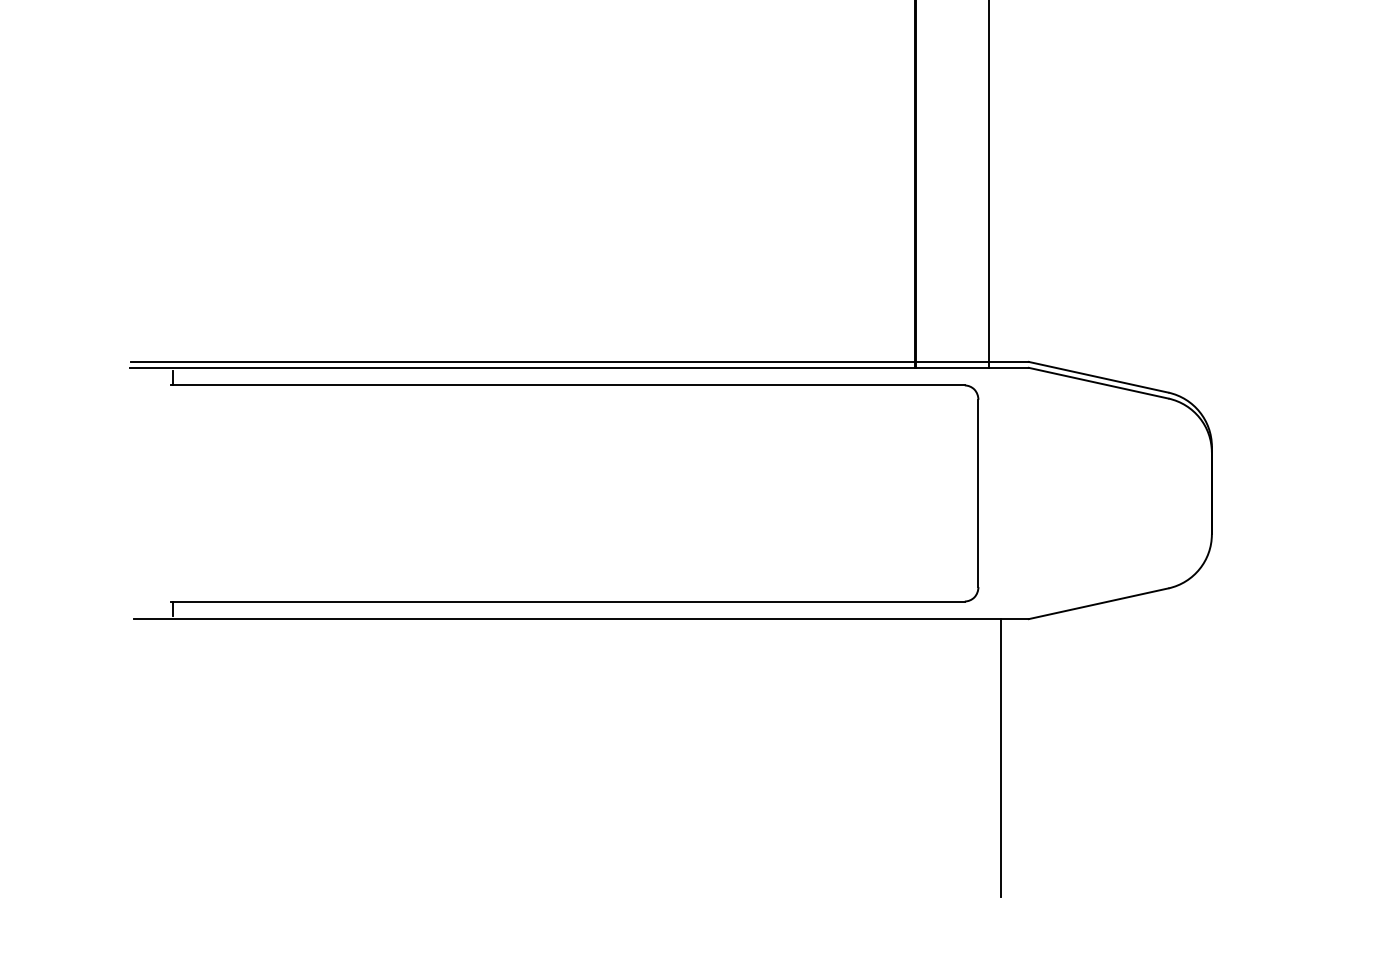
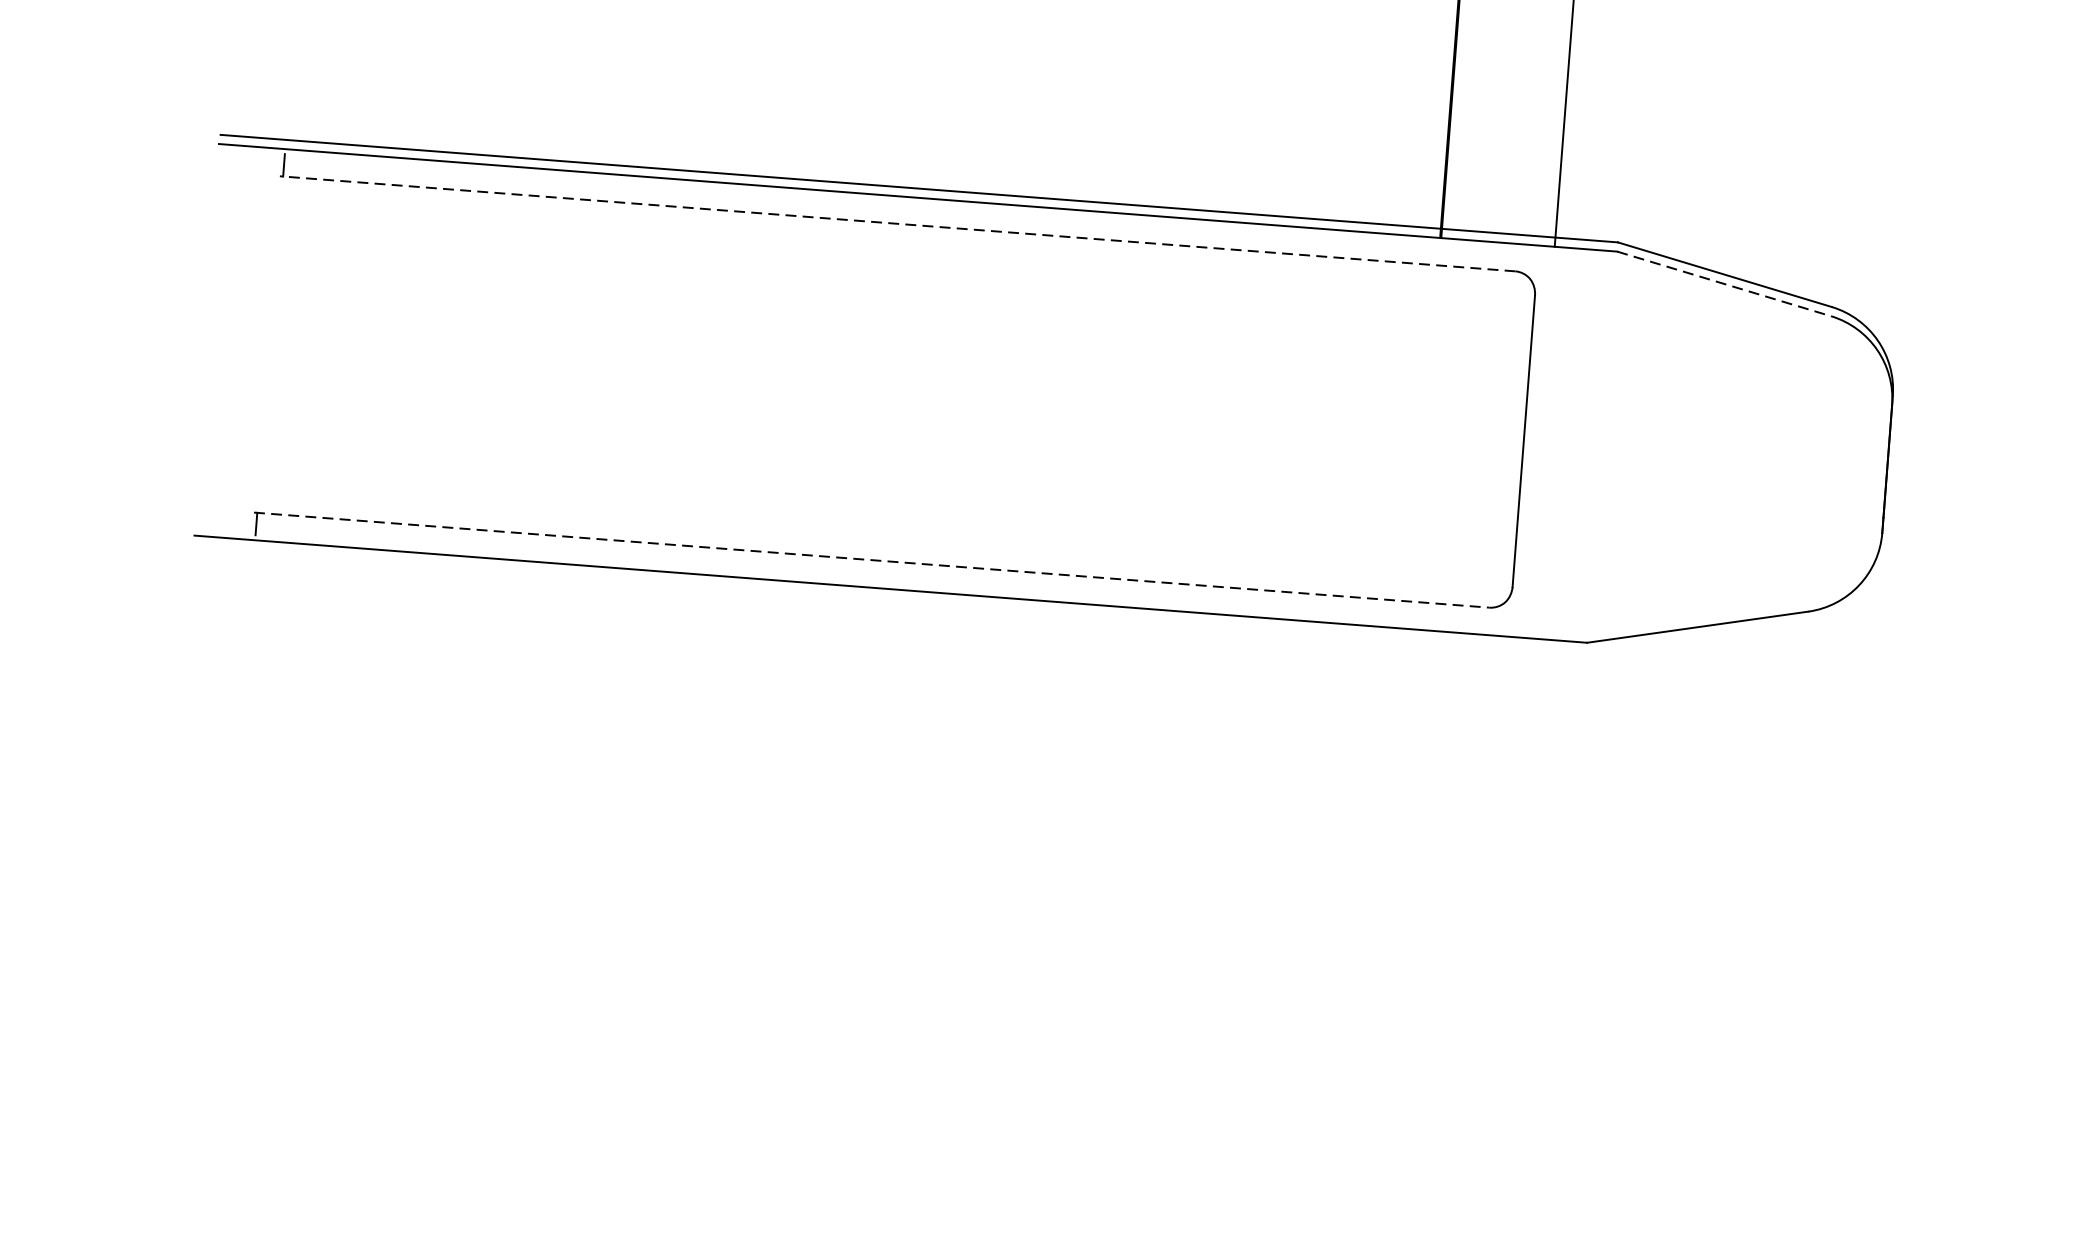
line: (1098, 383) -> (1723, 284), solid -> dashed
line: (567, 385) -> (897, 223), solid -> dashed
line: (567, 601) -> (871, 560), solid -> dashed
line: (1000, 758) -> (1526, 856), removed

